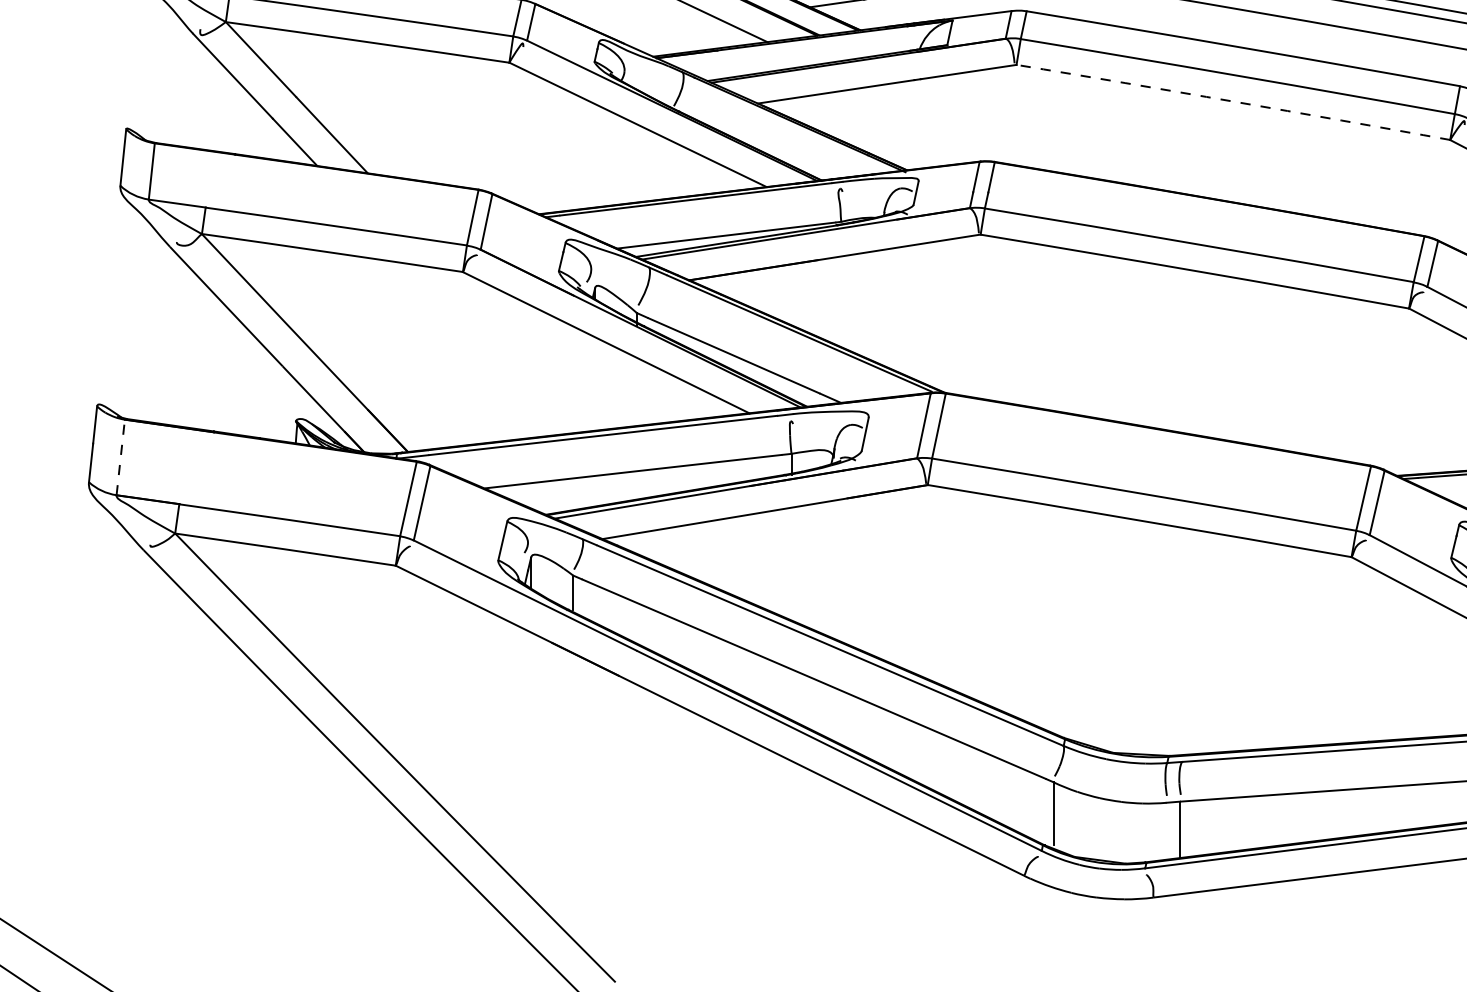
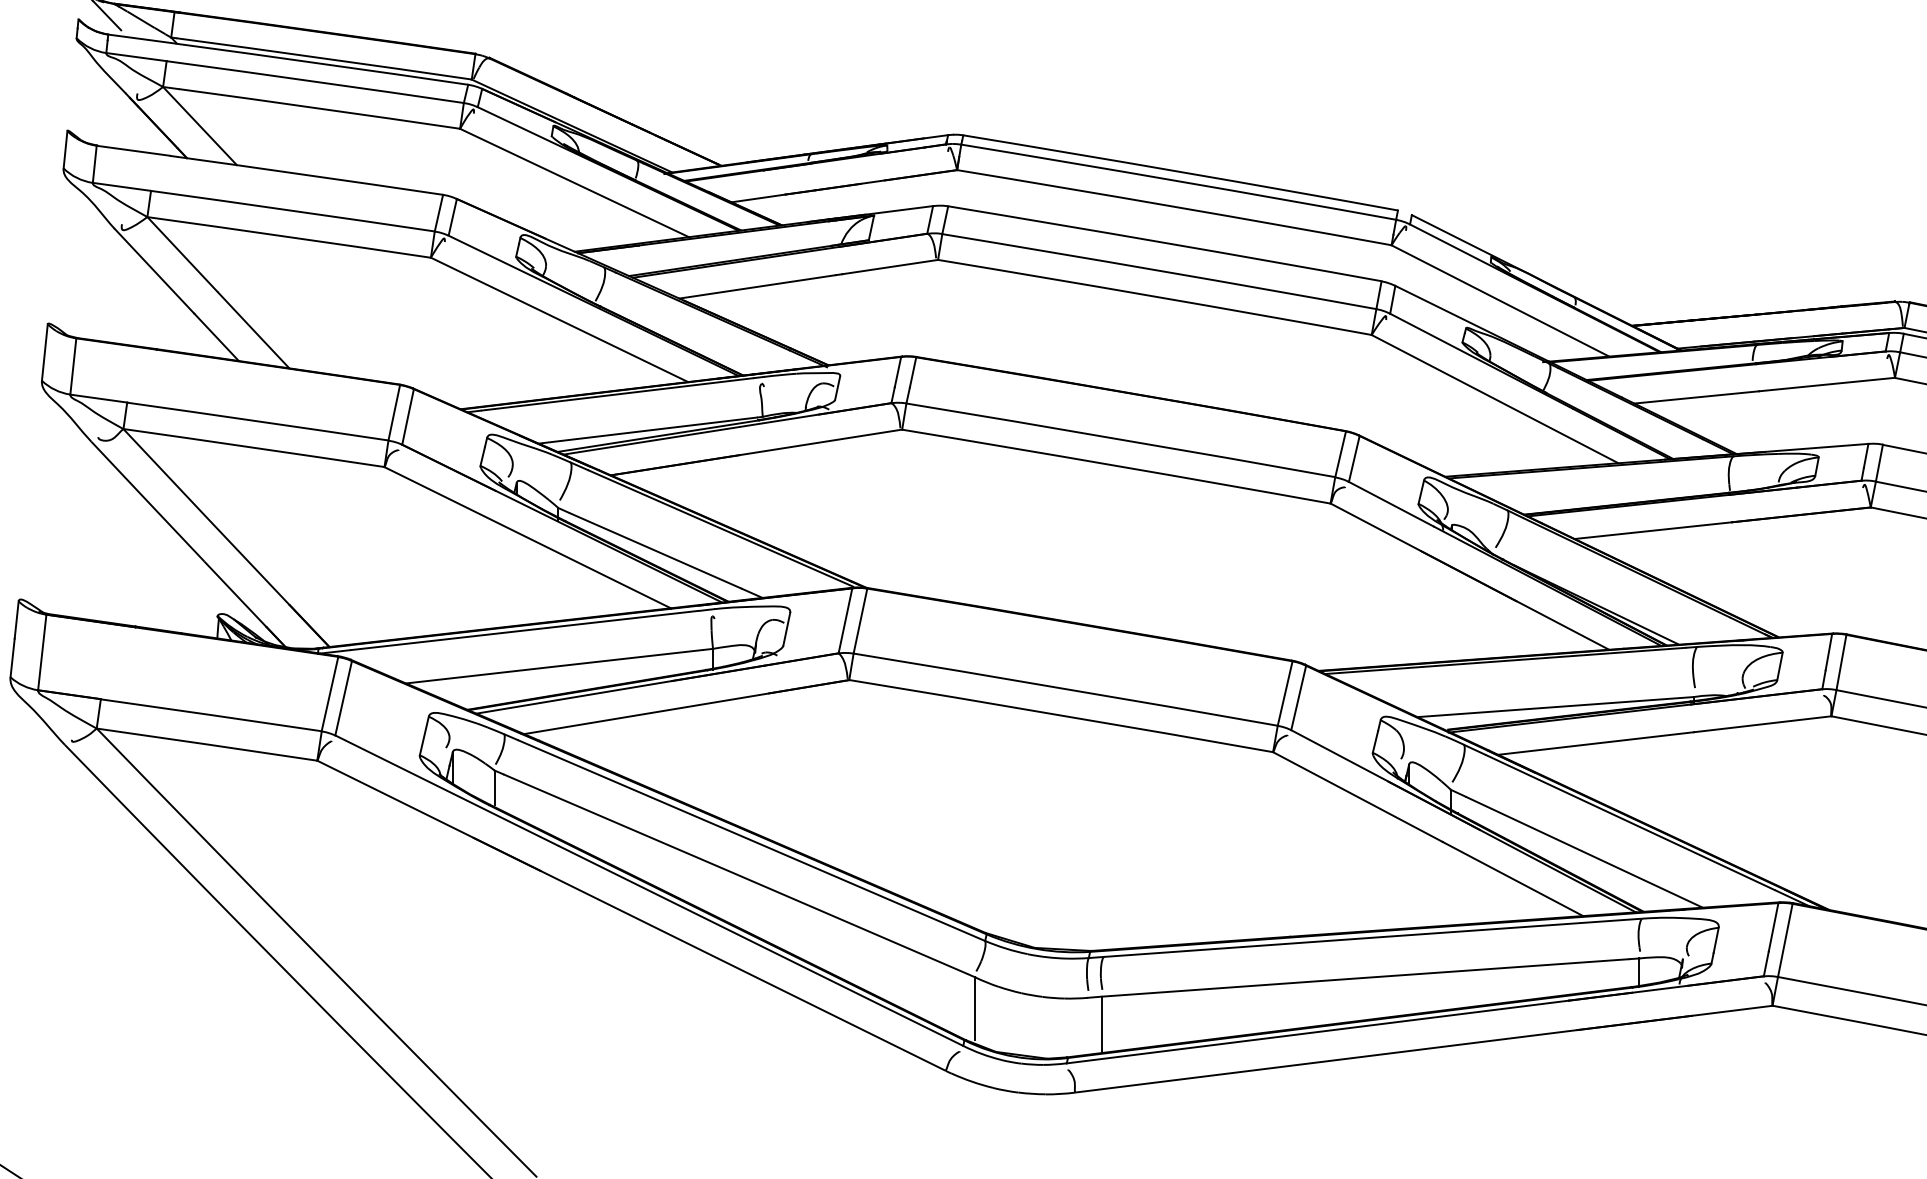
arc: (1233, 101) -> (1155, 296), dashed -> solid
line: (120, 456) -> (42, 651), dashed -> solid

